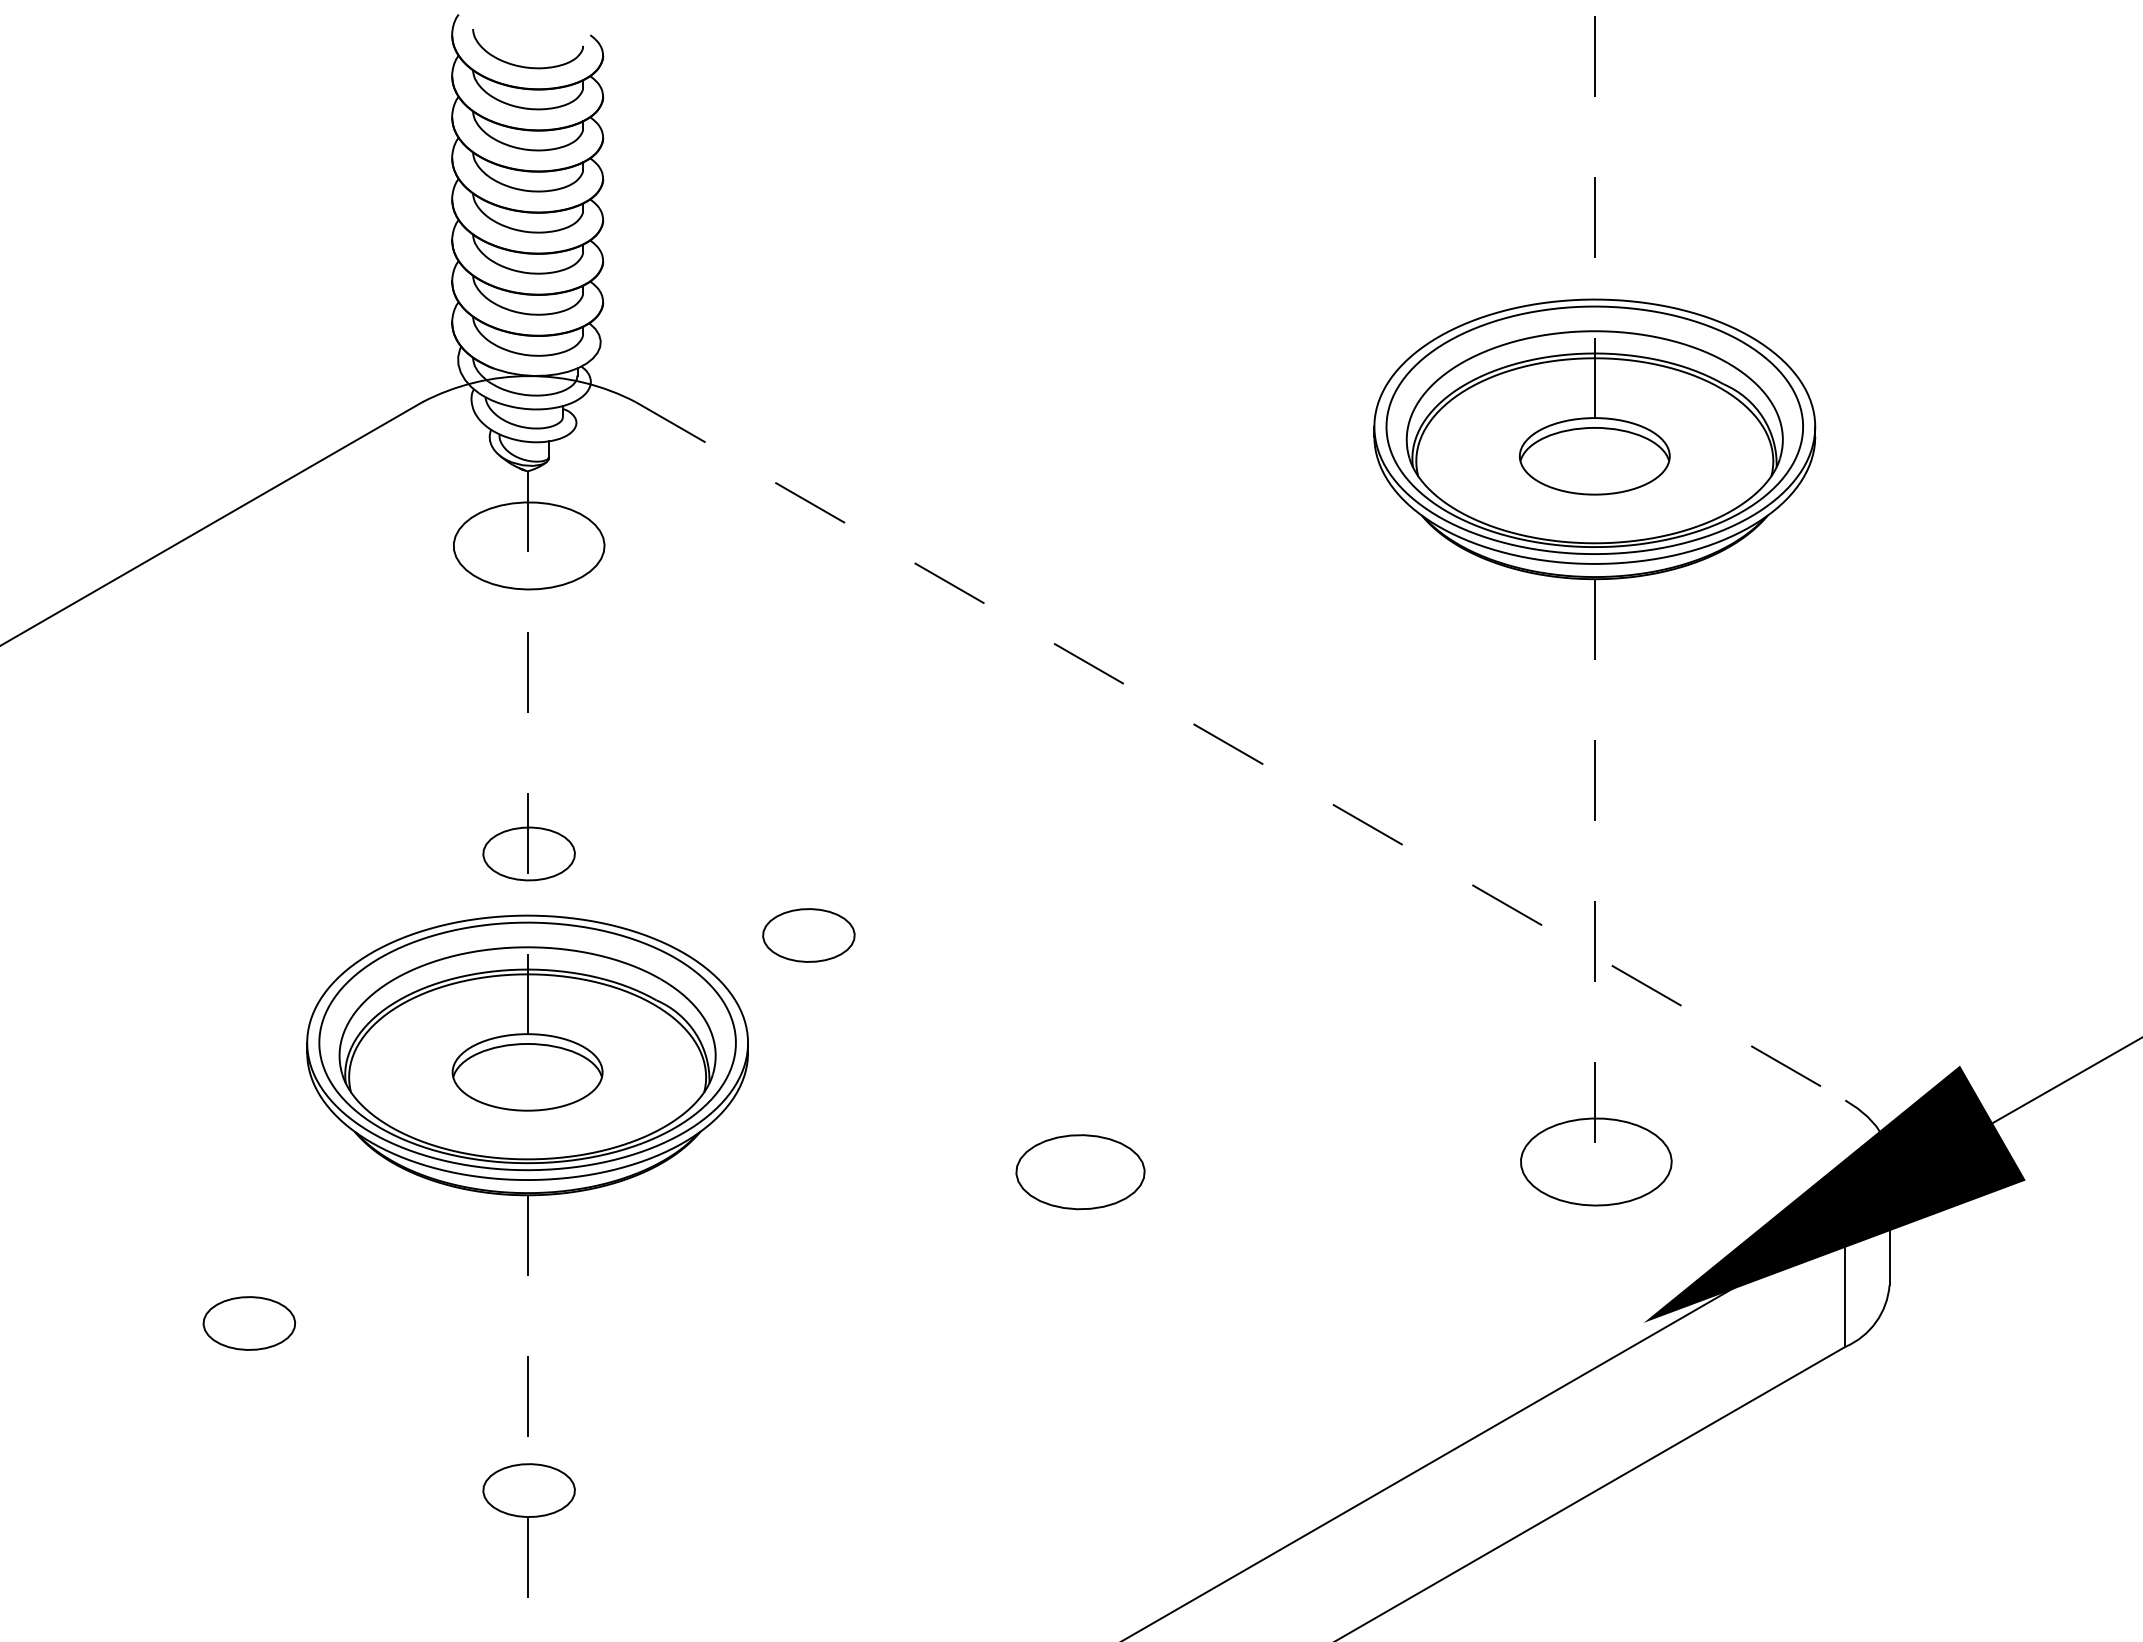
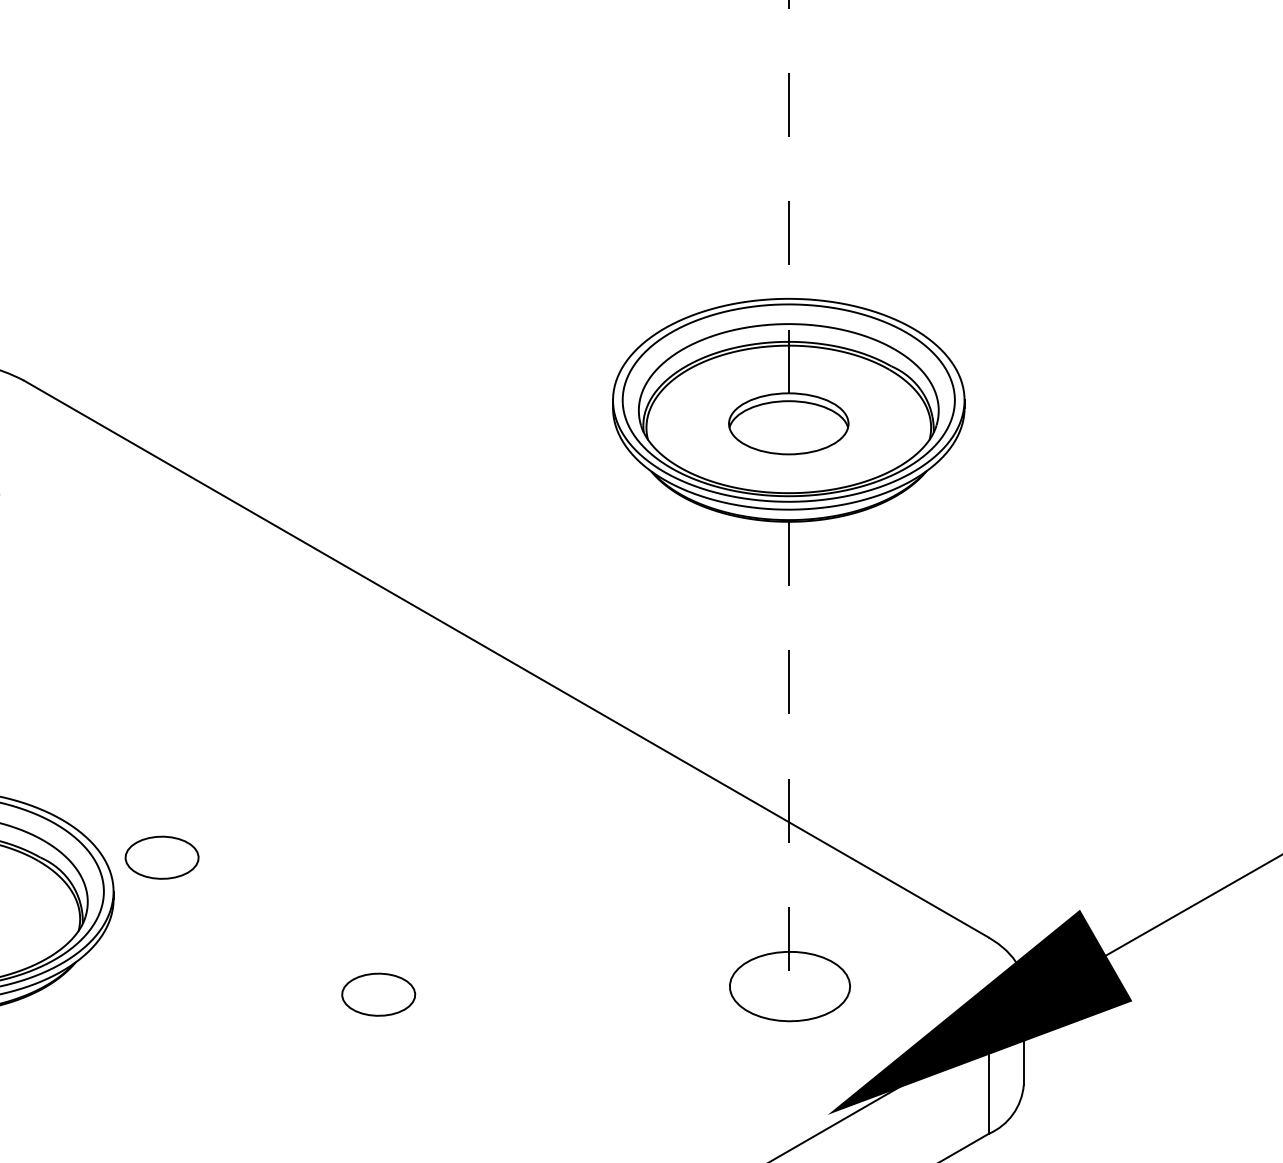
line: (1241, 751) -> (507, 659), dashed -> solid
part: (808, 935) -> (161, 857), moved
part: (1080, 1172) -> (378, 994), size x0.71

